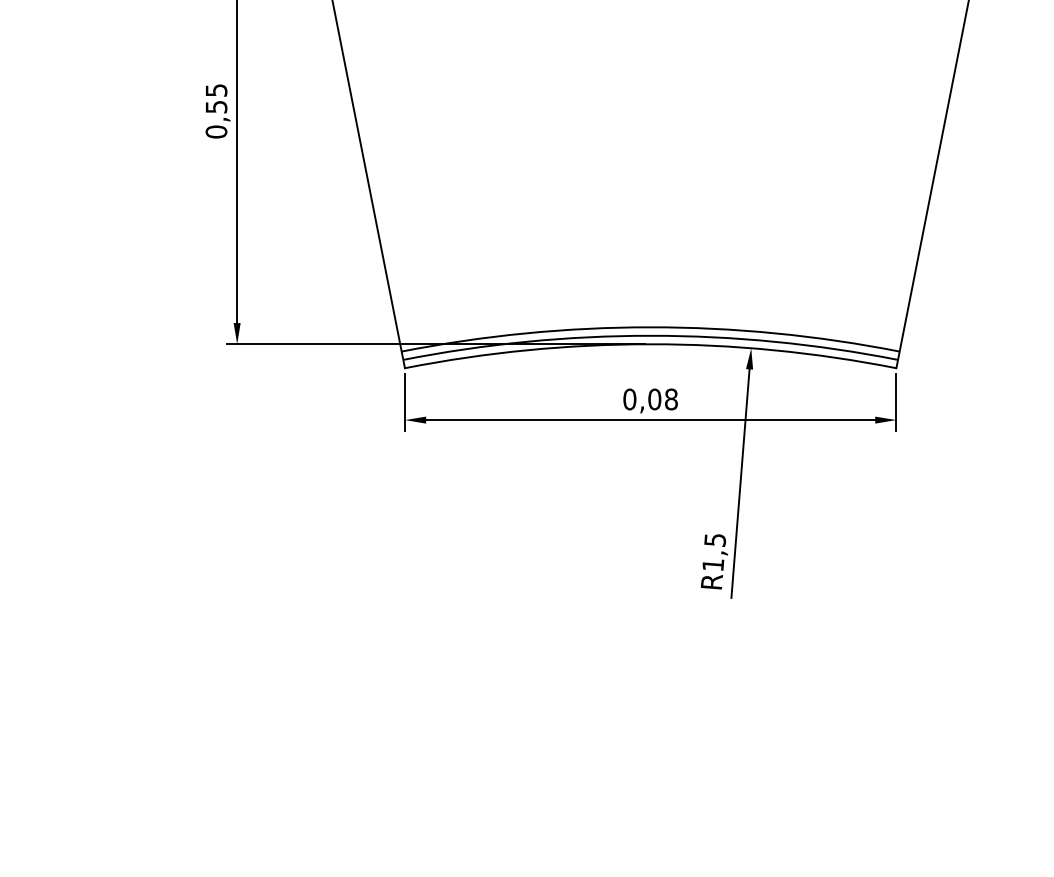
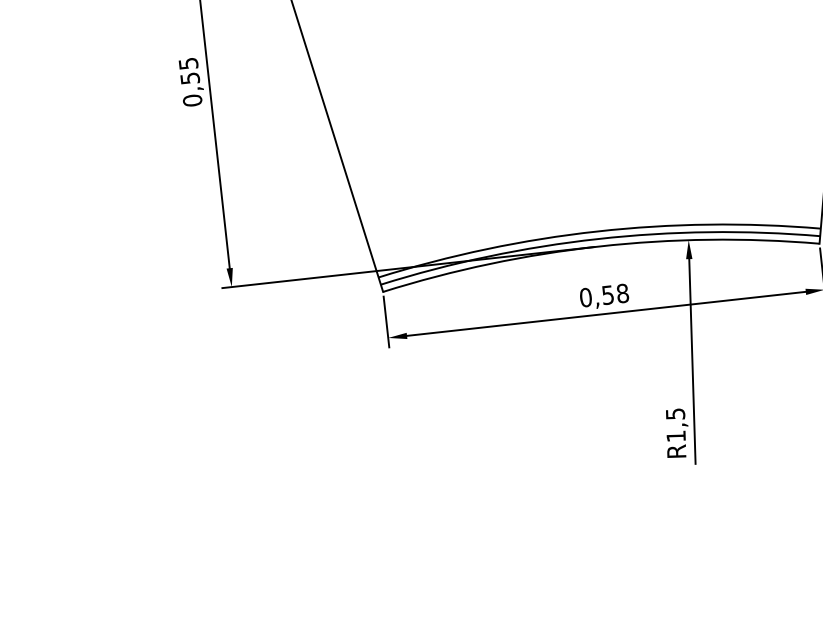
text: (654, 399) -> (607, 295), 0,08 -> 0,58

